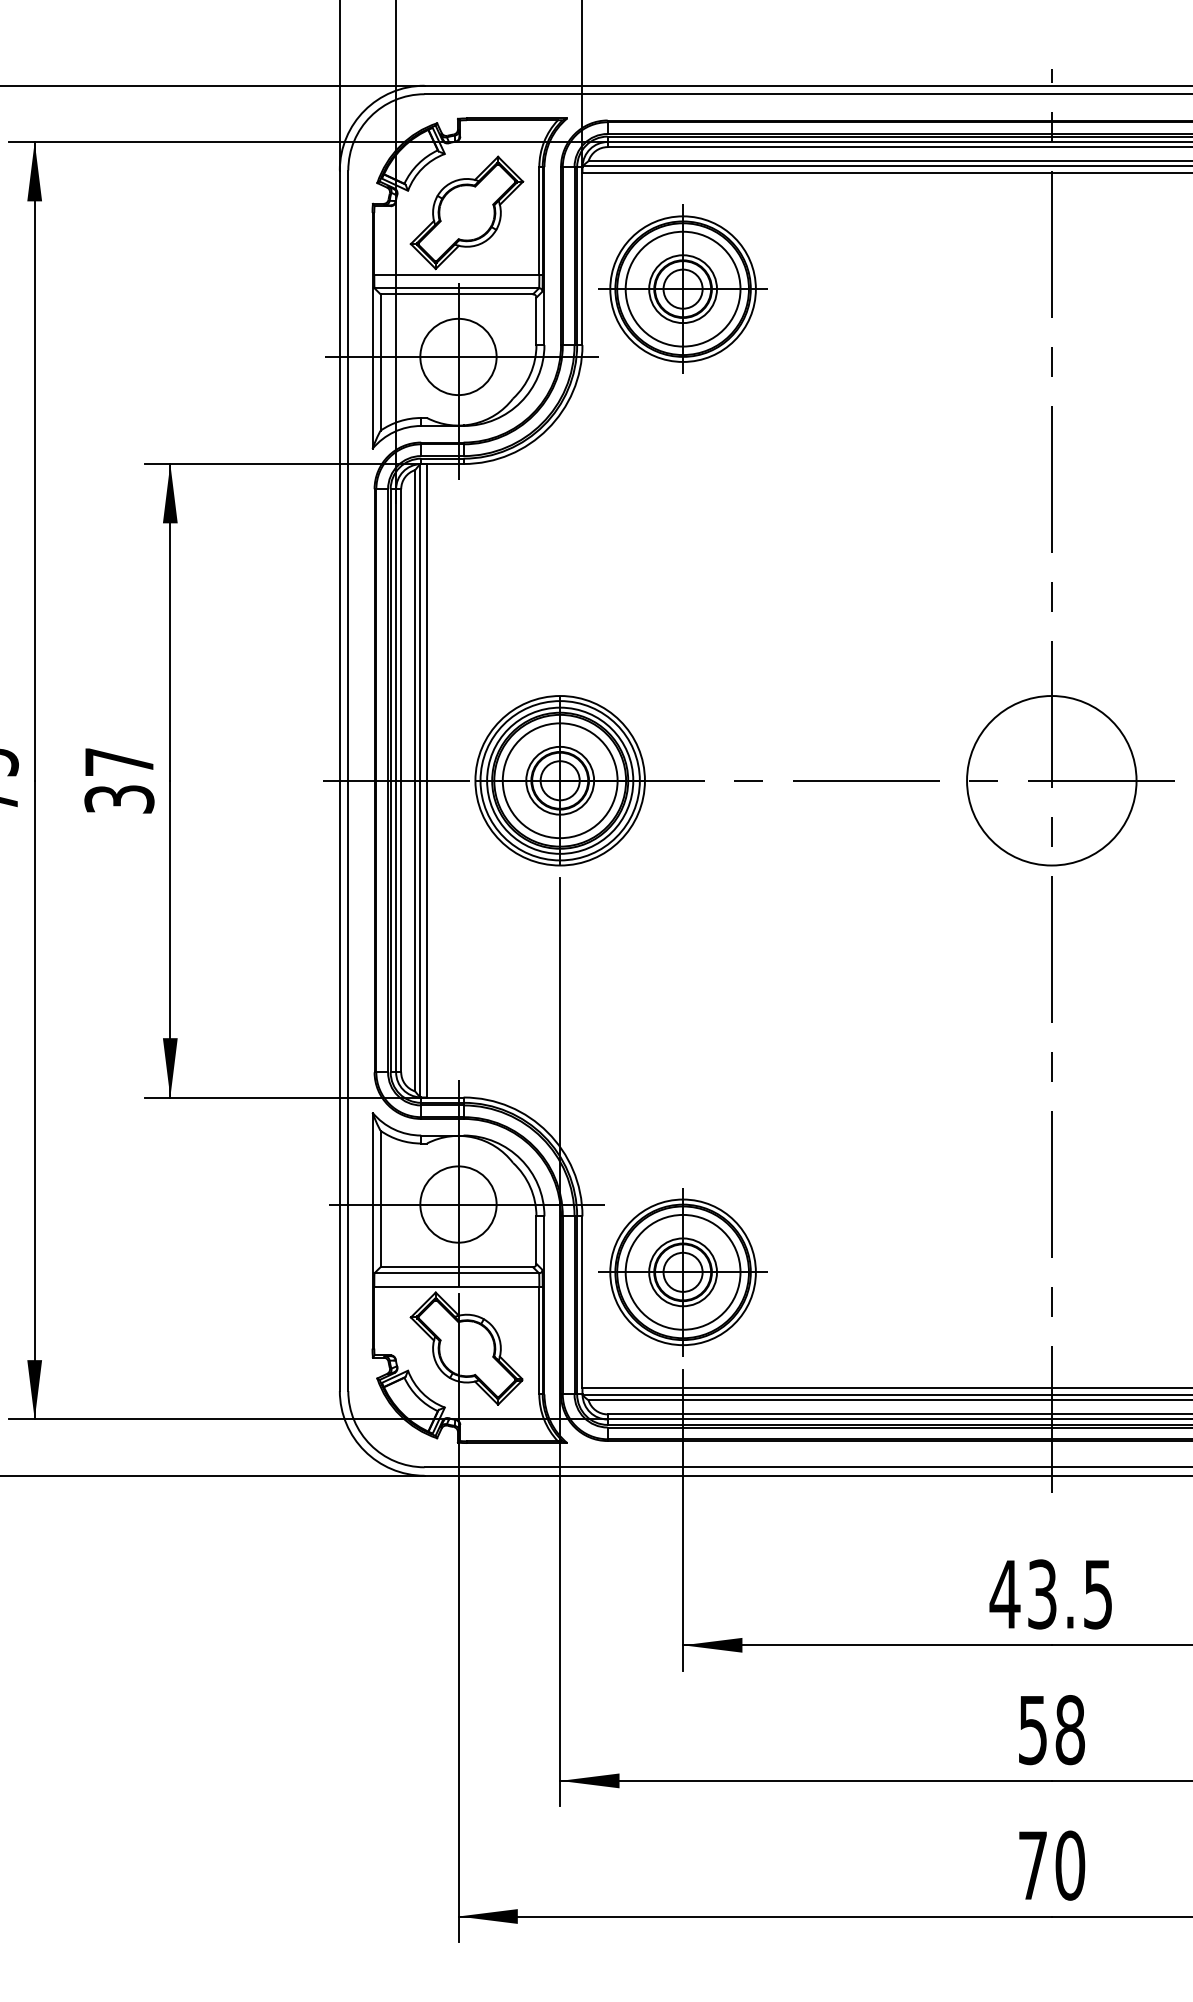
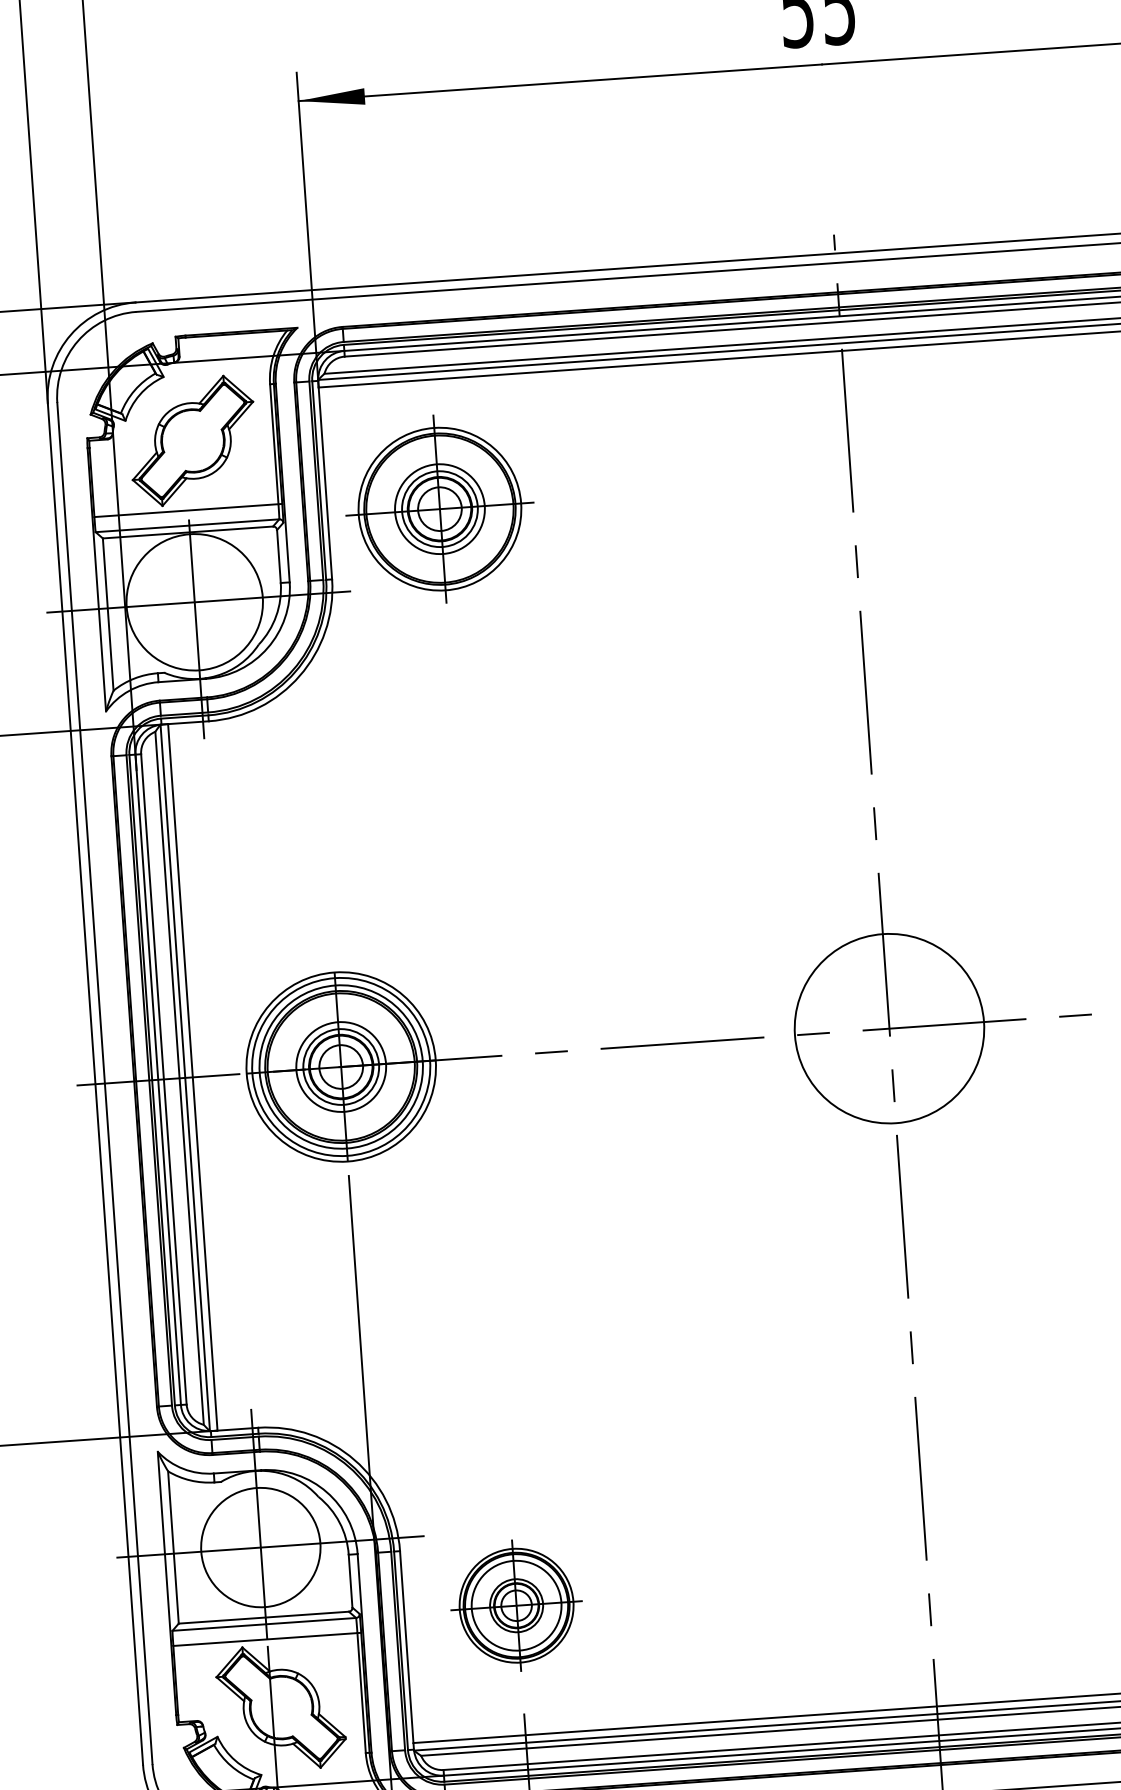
circle: (682, 288) -> (439, 508), size x0.7
circle: (458, 356) -> (194, 601), size x1.6
circle: (559, 780) -> (340, 1066), size x0.7
circle: (458, 1204) -> (260, 1547), size x1.4
part: (682, 1272) -> (515, 1605), size x0.7

